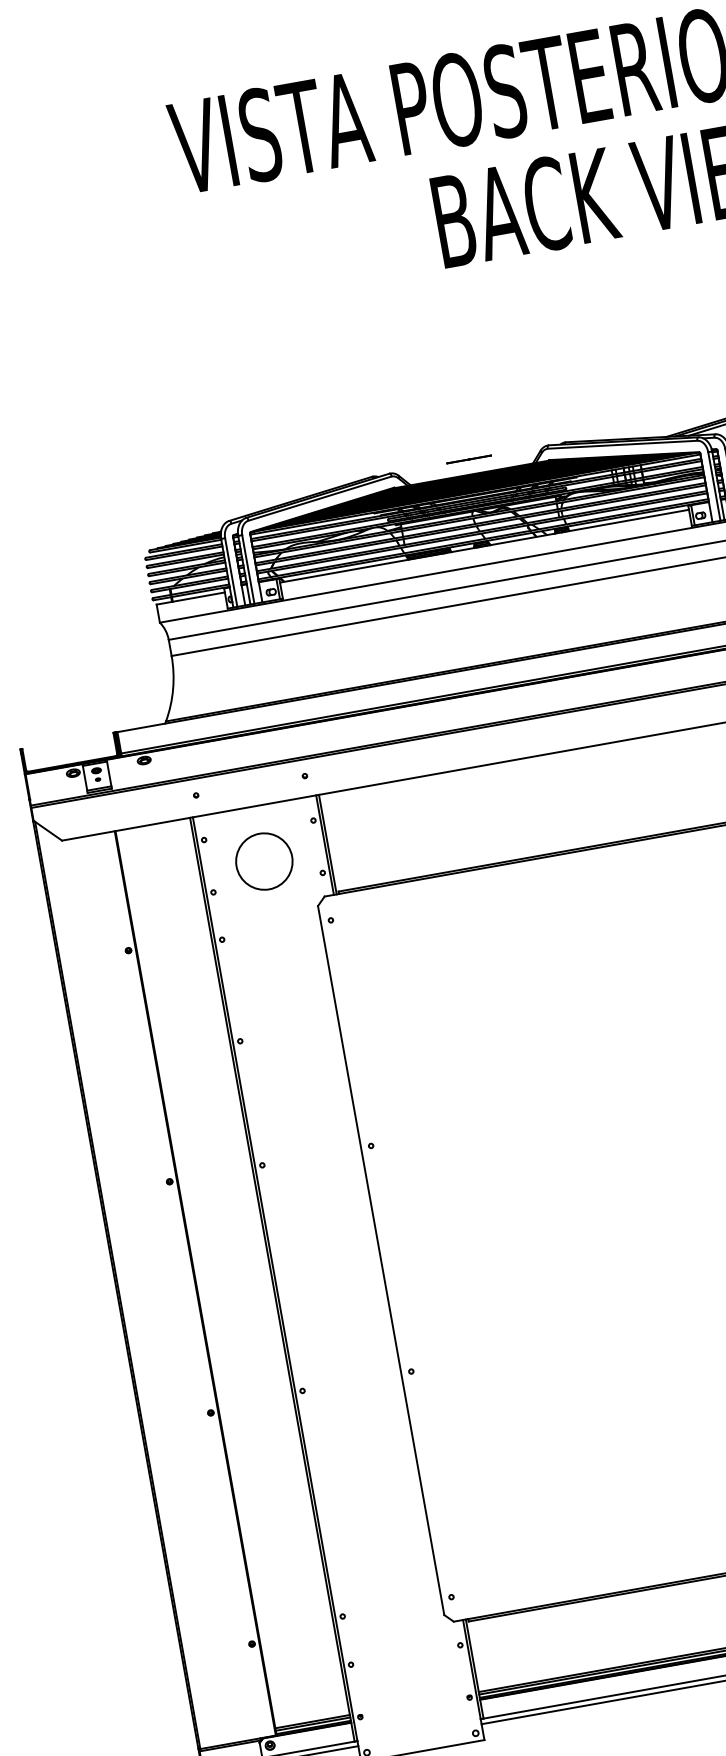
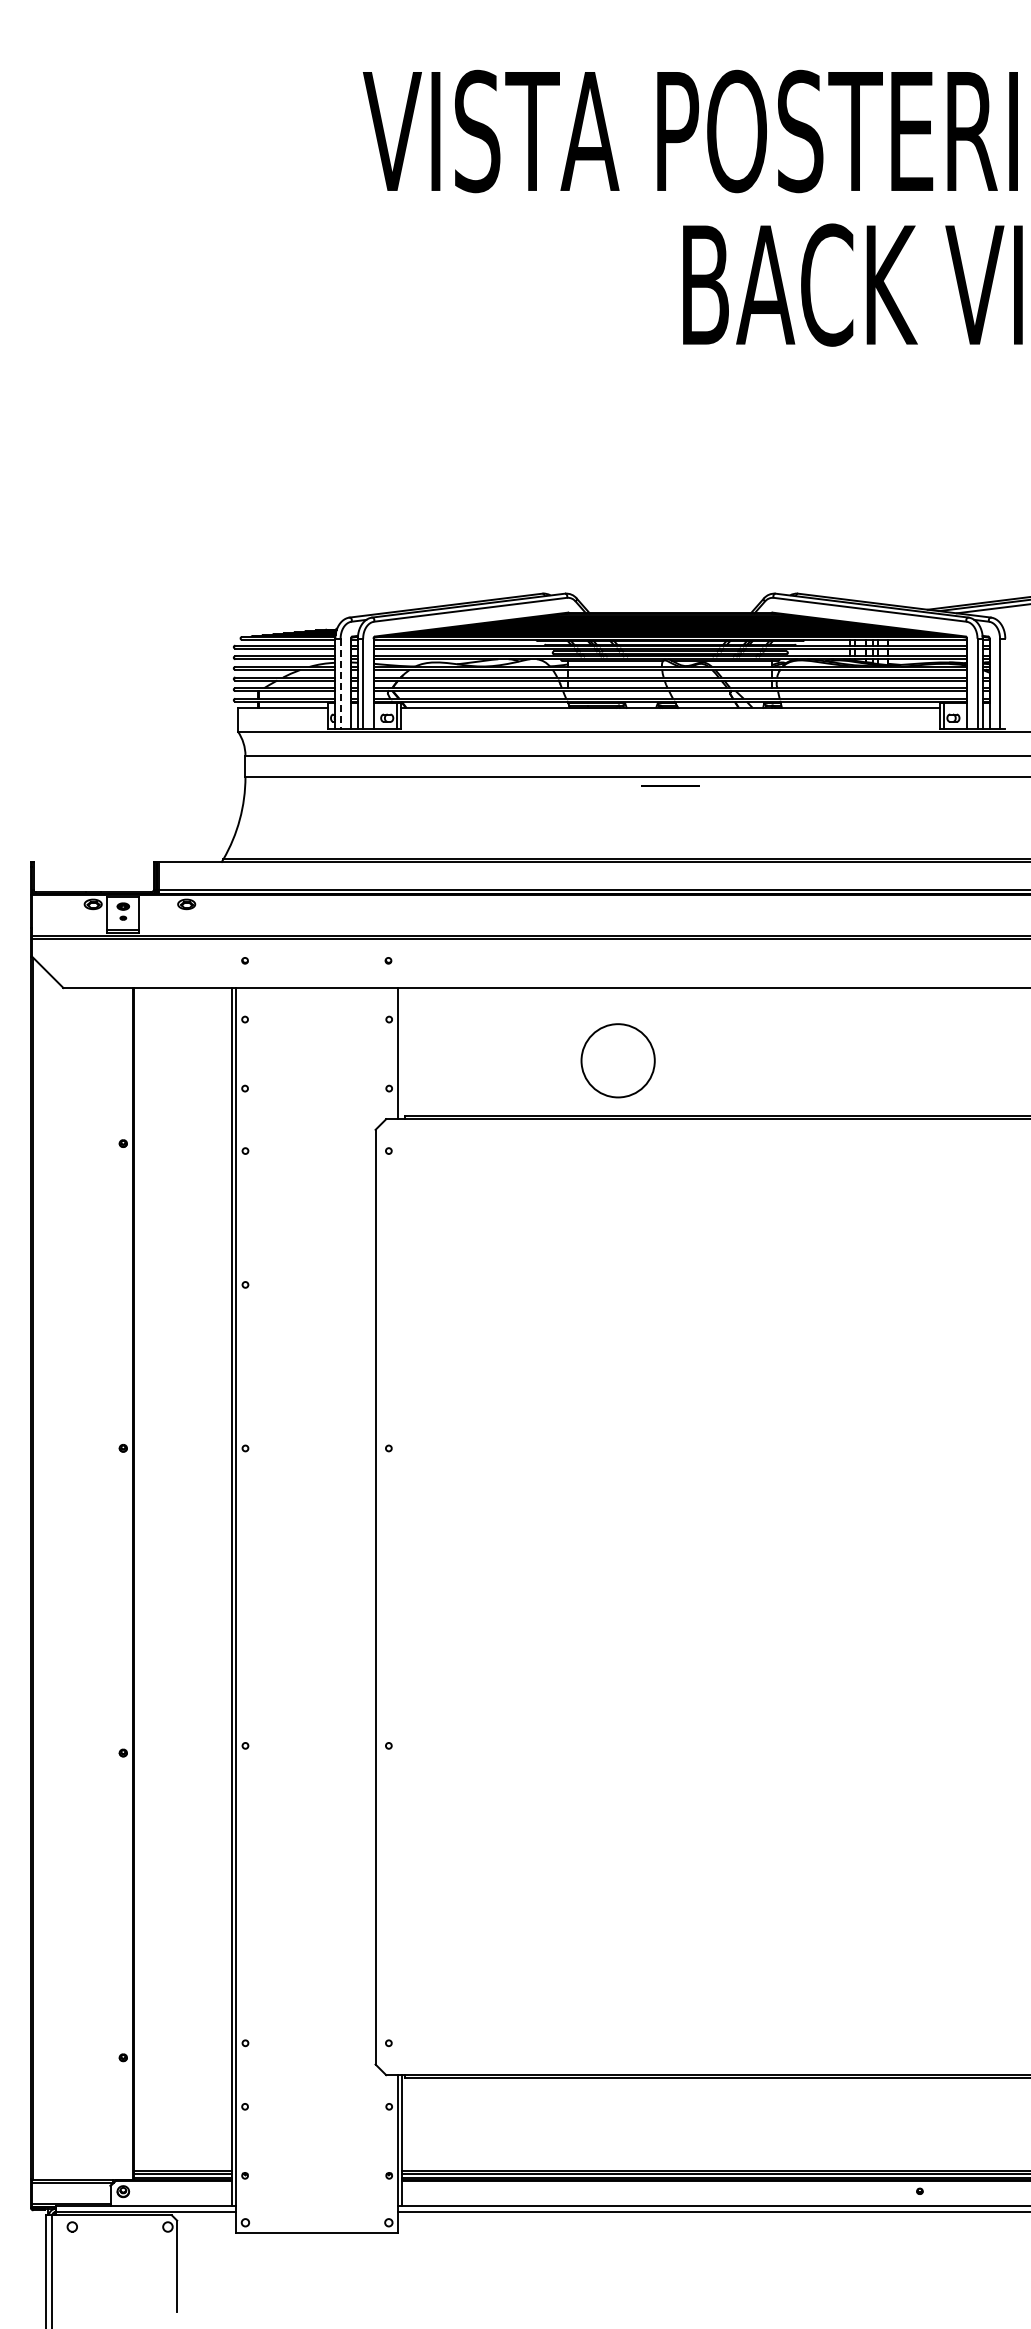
line: (469, 459) -> (670, 785), moved
line: (231, 572) -> (340, 684), solid -> dashed
line: (328, 844) -> (402, 1053), removed
circle: (263, 861) -> (617, 1060), moved

